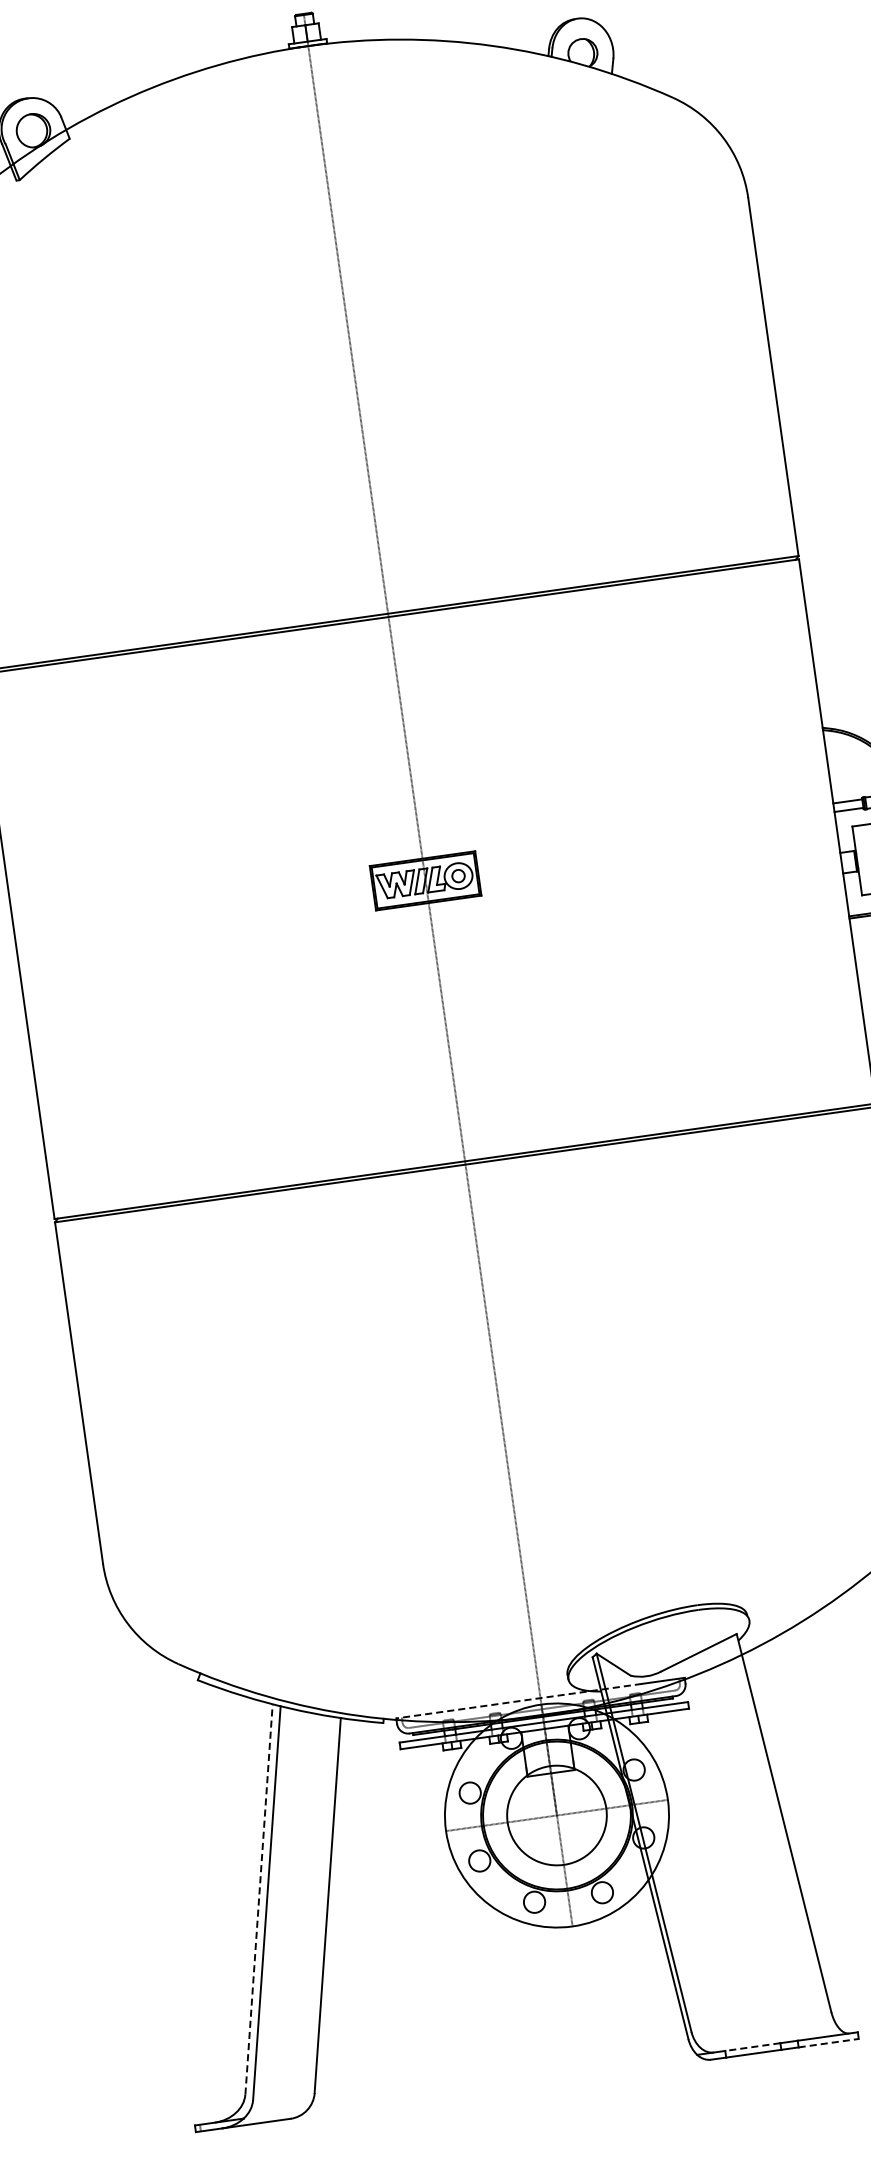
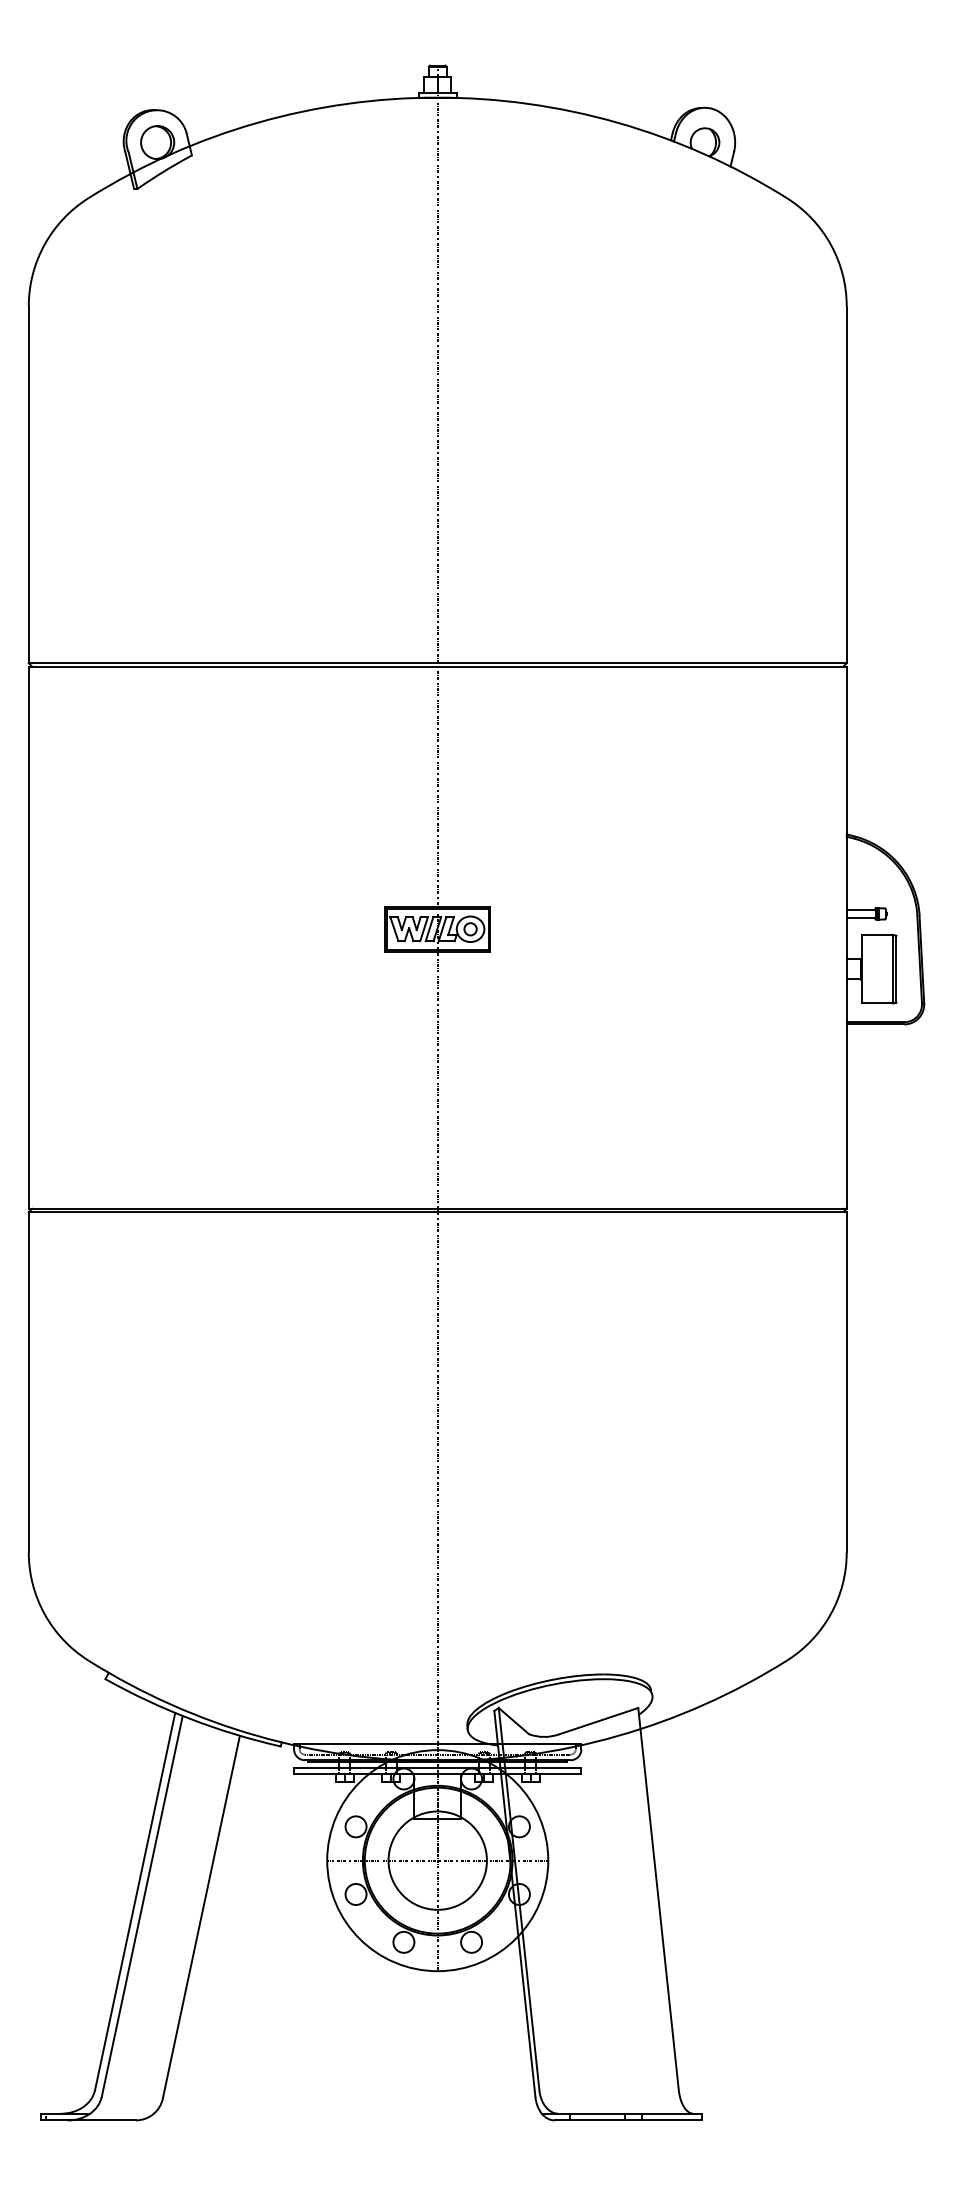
line: (518, 1701) -> (415, 1743), dashed -> solid
line: (259, 1899) -> (135, 1901), dashed -> solid
line: (828, 2043) -> (671, 2120), dashed -> solid
line: (751, 2046) -> (596, 2113), dashed -> solid

